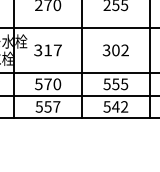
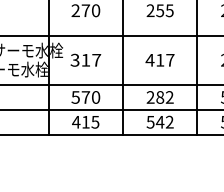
text: (115, 49) -> (159, 59), 302 -> 417
text: (115, 84) -> (159, 97), 555 -> 282
text: (47, 107) -> (85, 122), 557 -> 415

